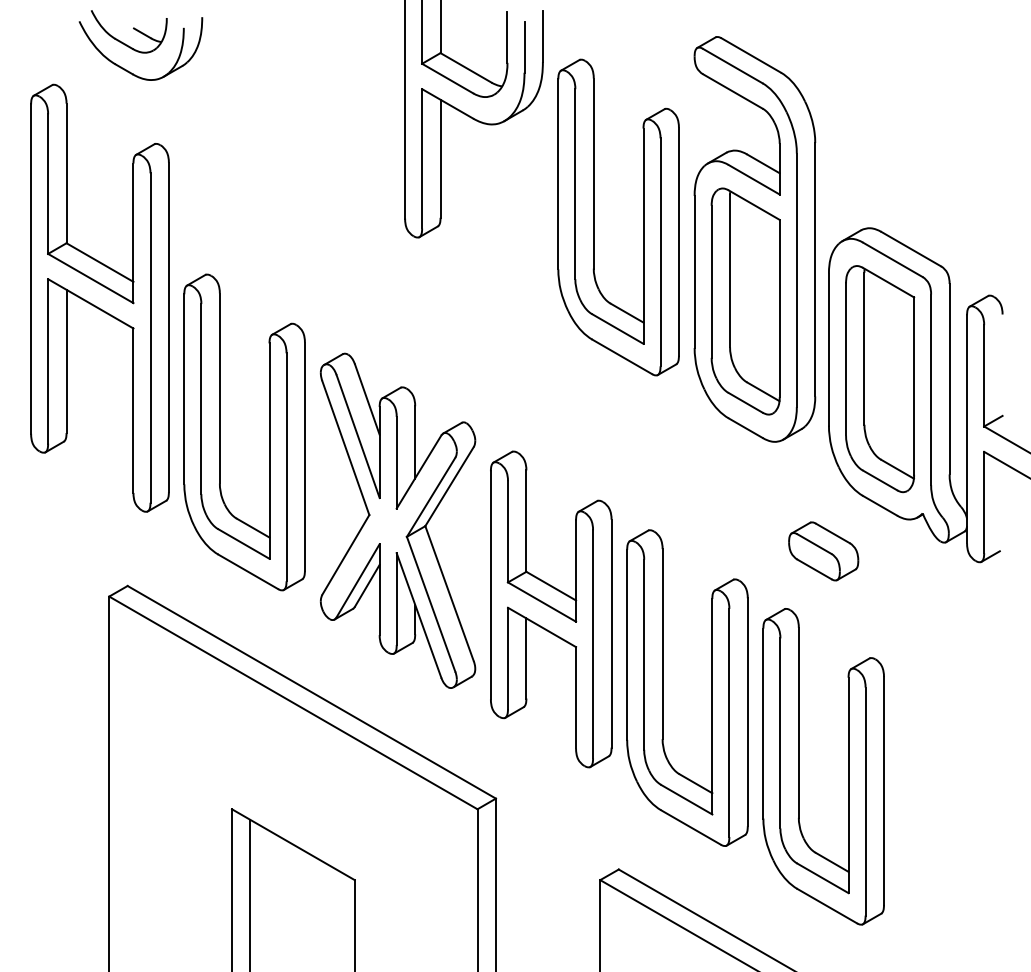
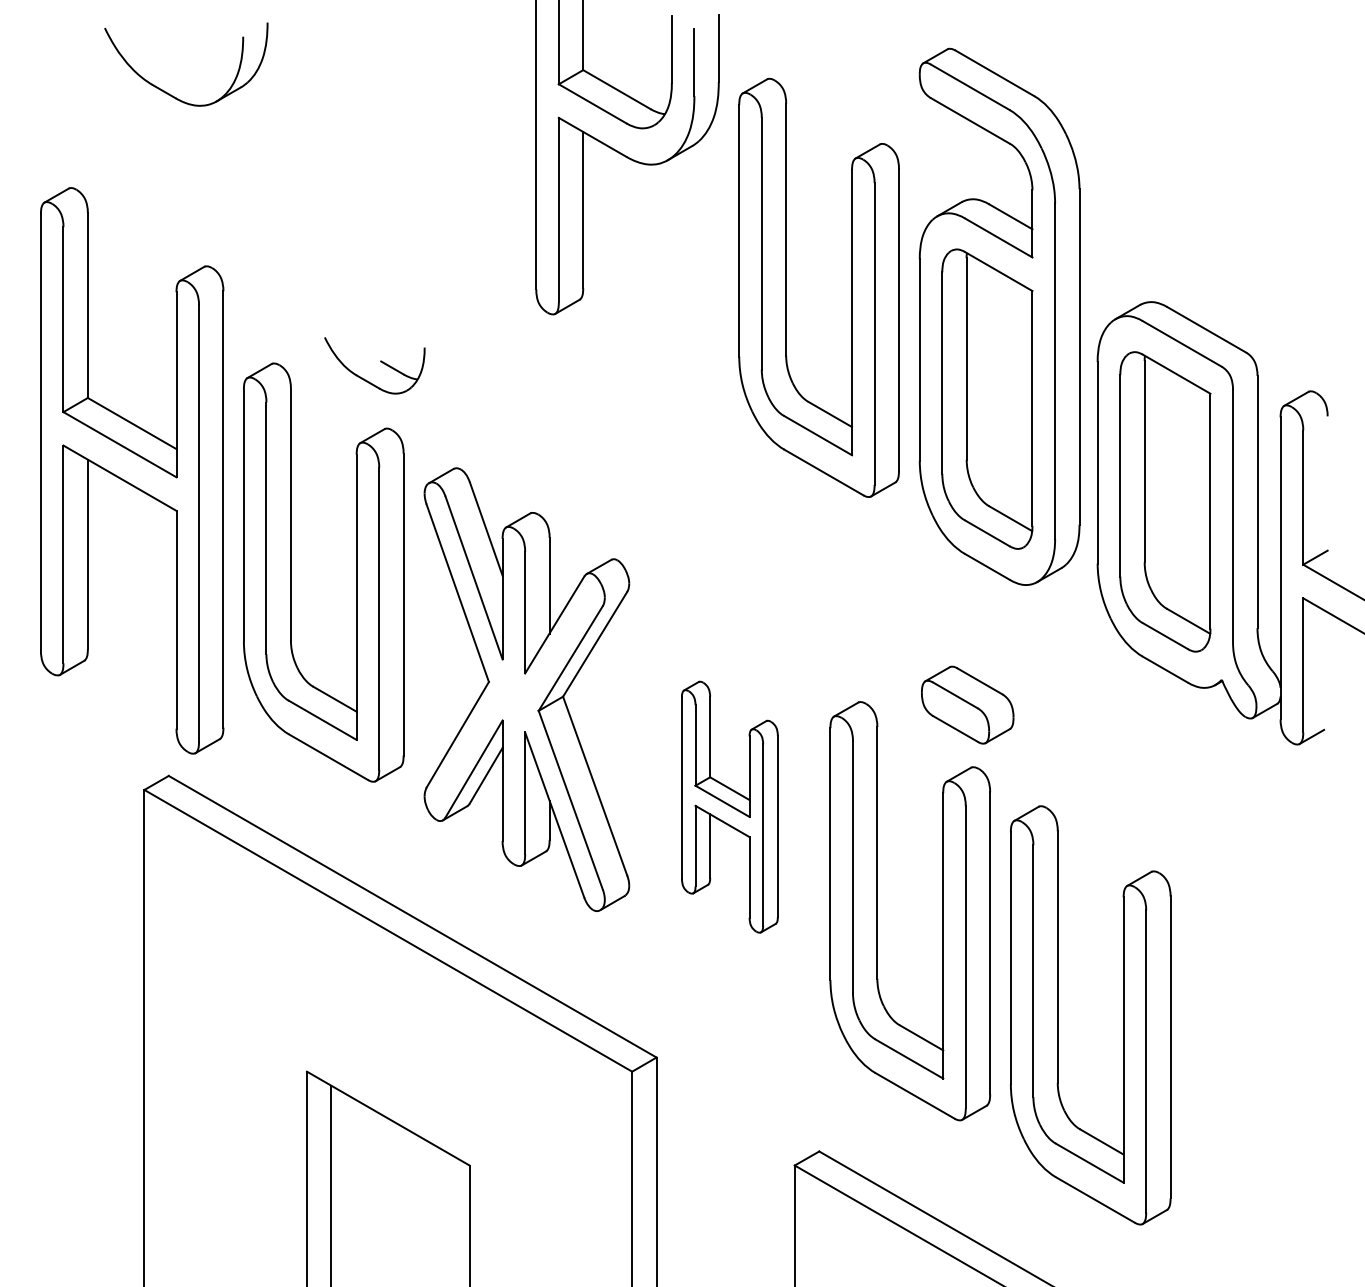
part: (133, 29) -> (380, 362), moved
part: (100, 298) -> (132, 470), moved
part: (823, 550) -> (967, 704), moved
part: (550, 609) -> (729, 807), size x0.6

